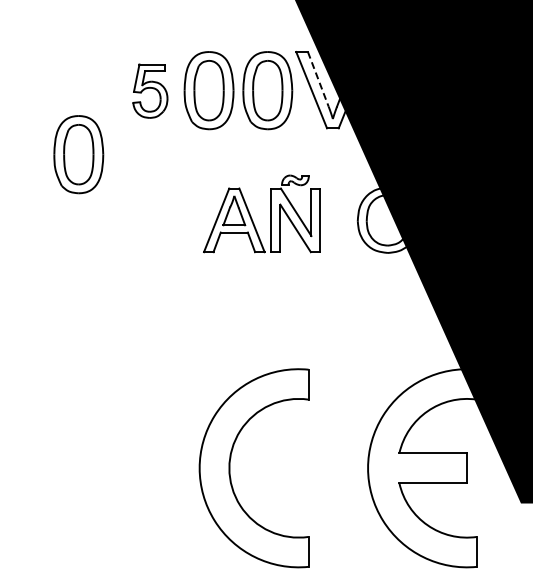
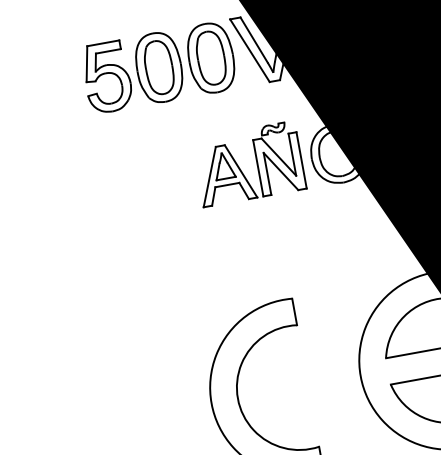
line: (318, 79) -> (254, 40), dashed -> solid
part: (150, 91) -> (107, 77), size x1.43
part: (78, 154) -> (53, 145), removed
part: (270, 213) -> (256, 162), moved

